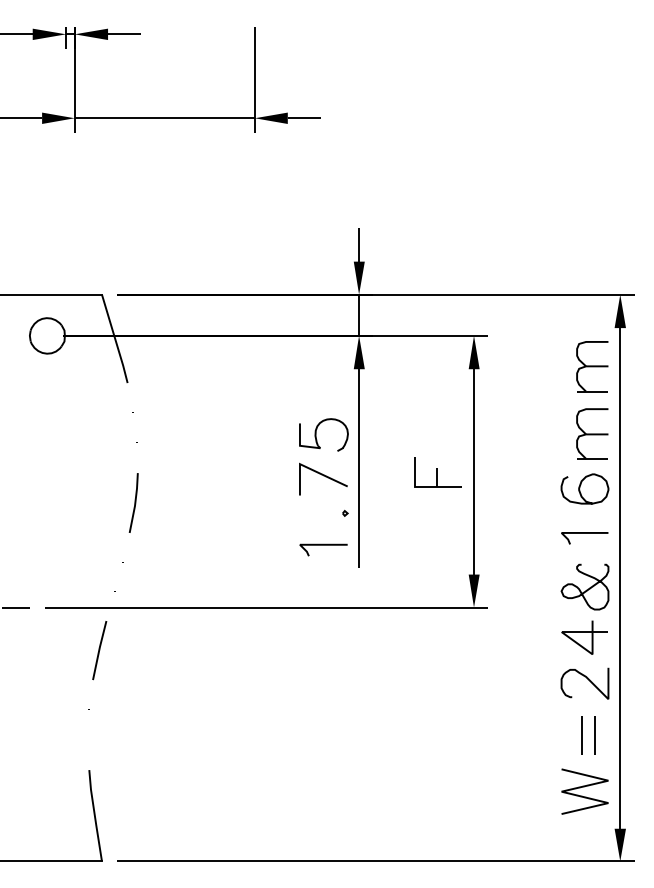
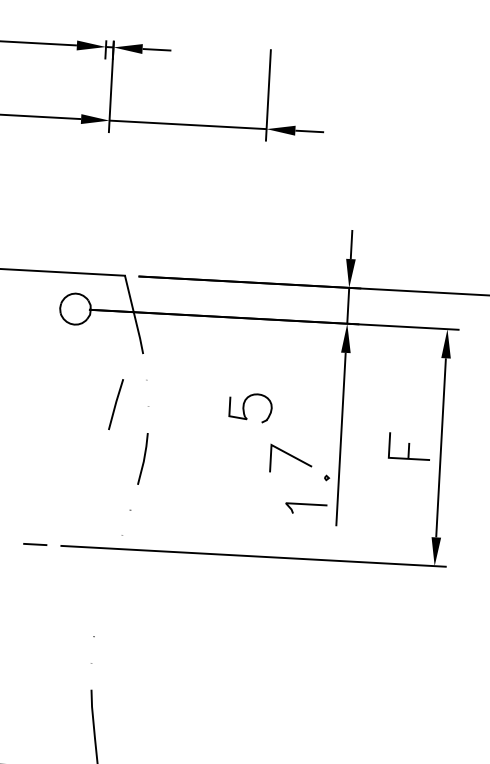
part: (316, 434) -> (244, 407), moved
line: (323, 476) -> (291, 456), moved
line: (99, 650) -> (115, 404), moved

